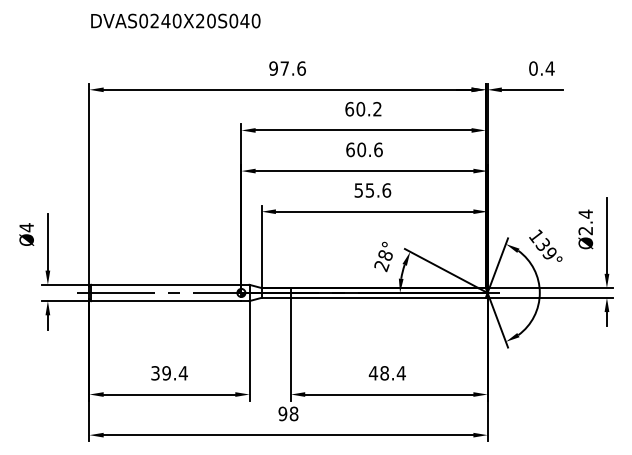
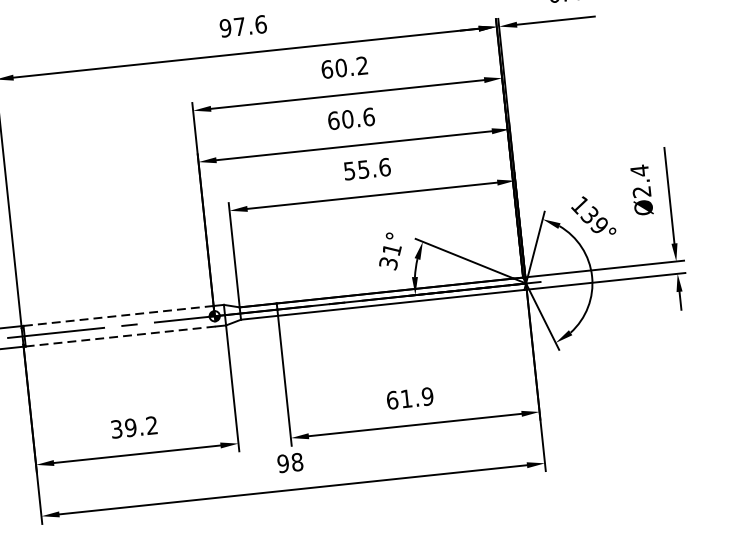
text: (383, 261) -> (390, 257), 28° -> 31°
line: (165, 284) -> (117, 315), solid -> dashed
line: (166, 301) -> (121, 336), solid -> dashed
text: (182, 373) -> (150, 425), 39.4 -> 39.2
text: (386, 373) -> (408, 398), 48.4 -> 61.9

